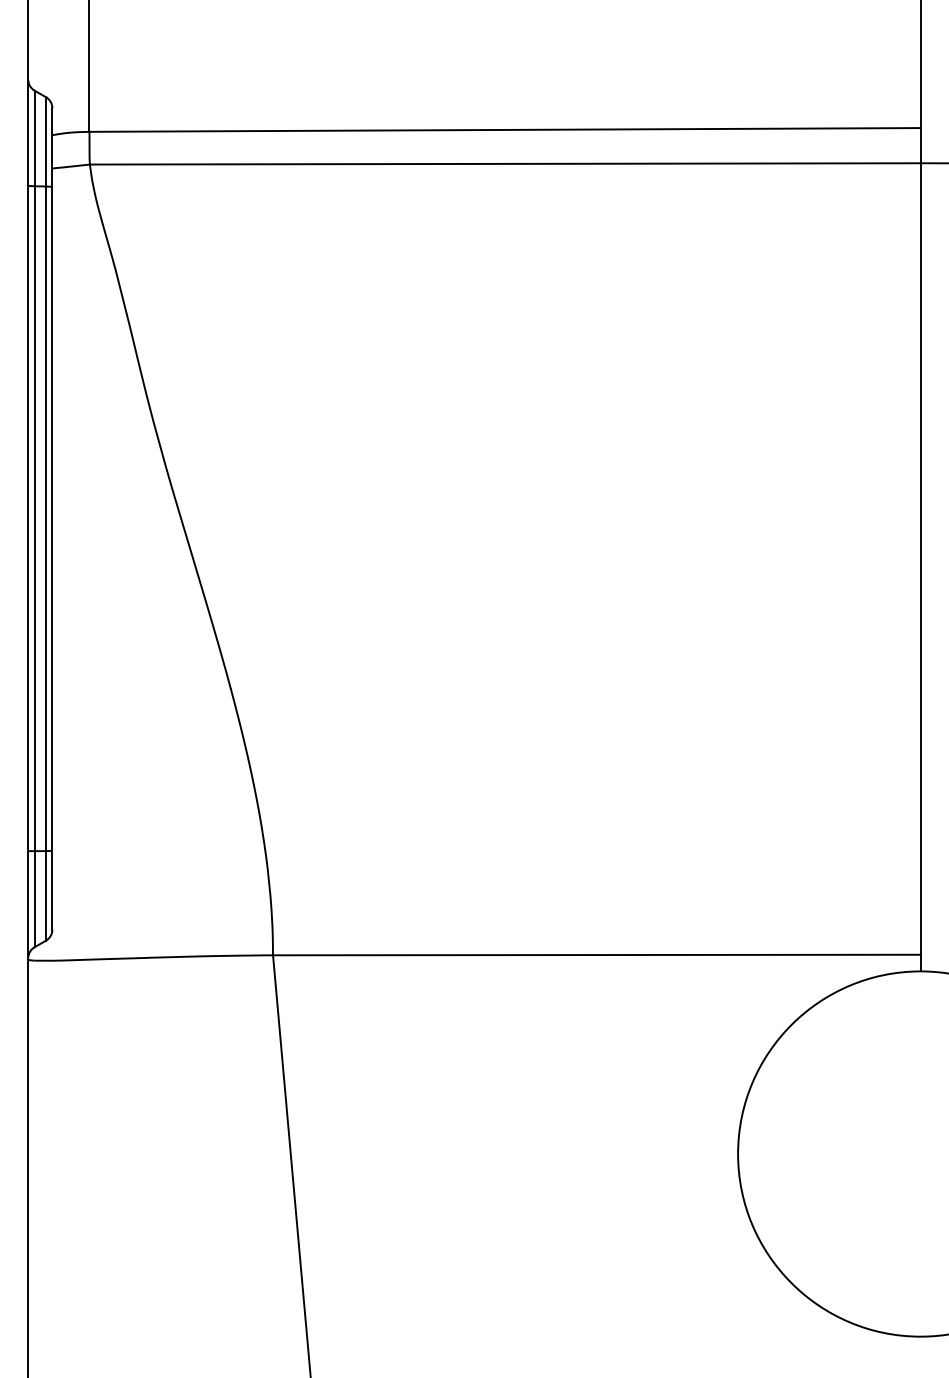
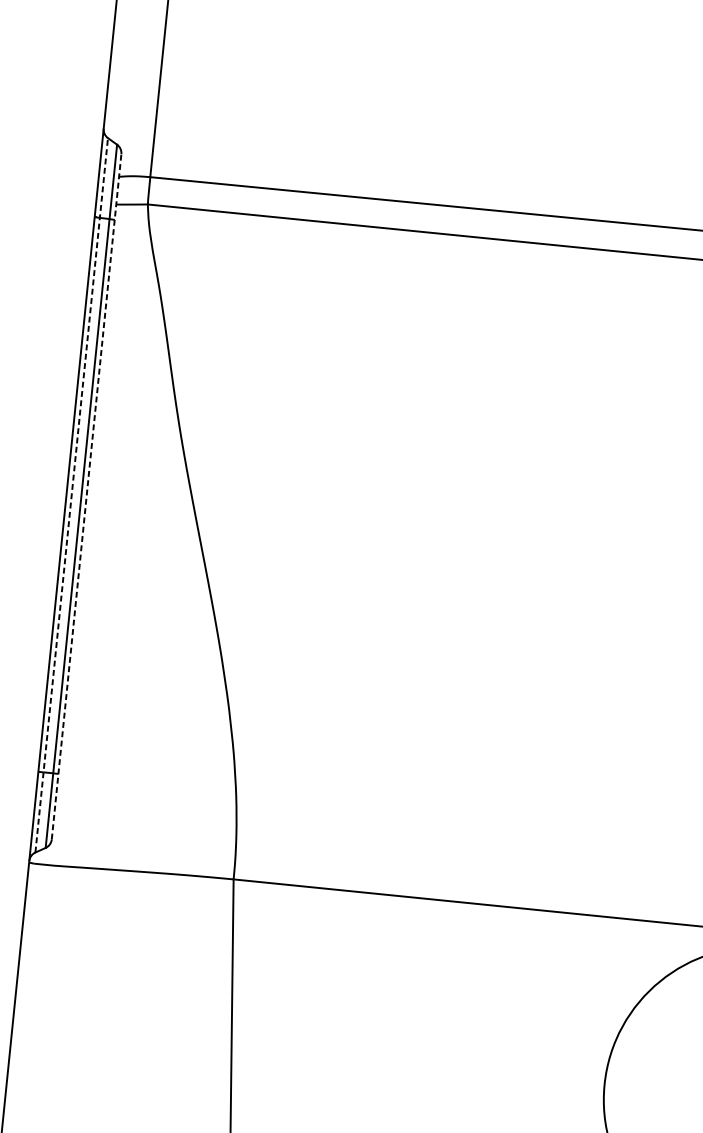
line: (34, 518) -> (71, 494), solid -> dashed
line: (52, 518) -> (86, 496), solid -> dashed

